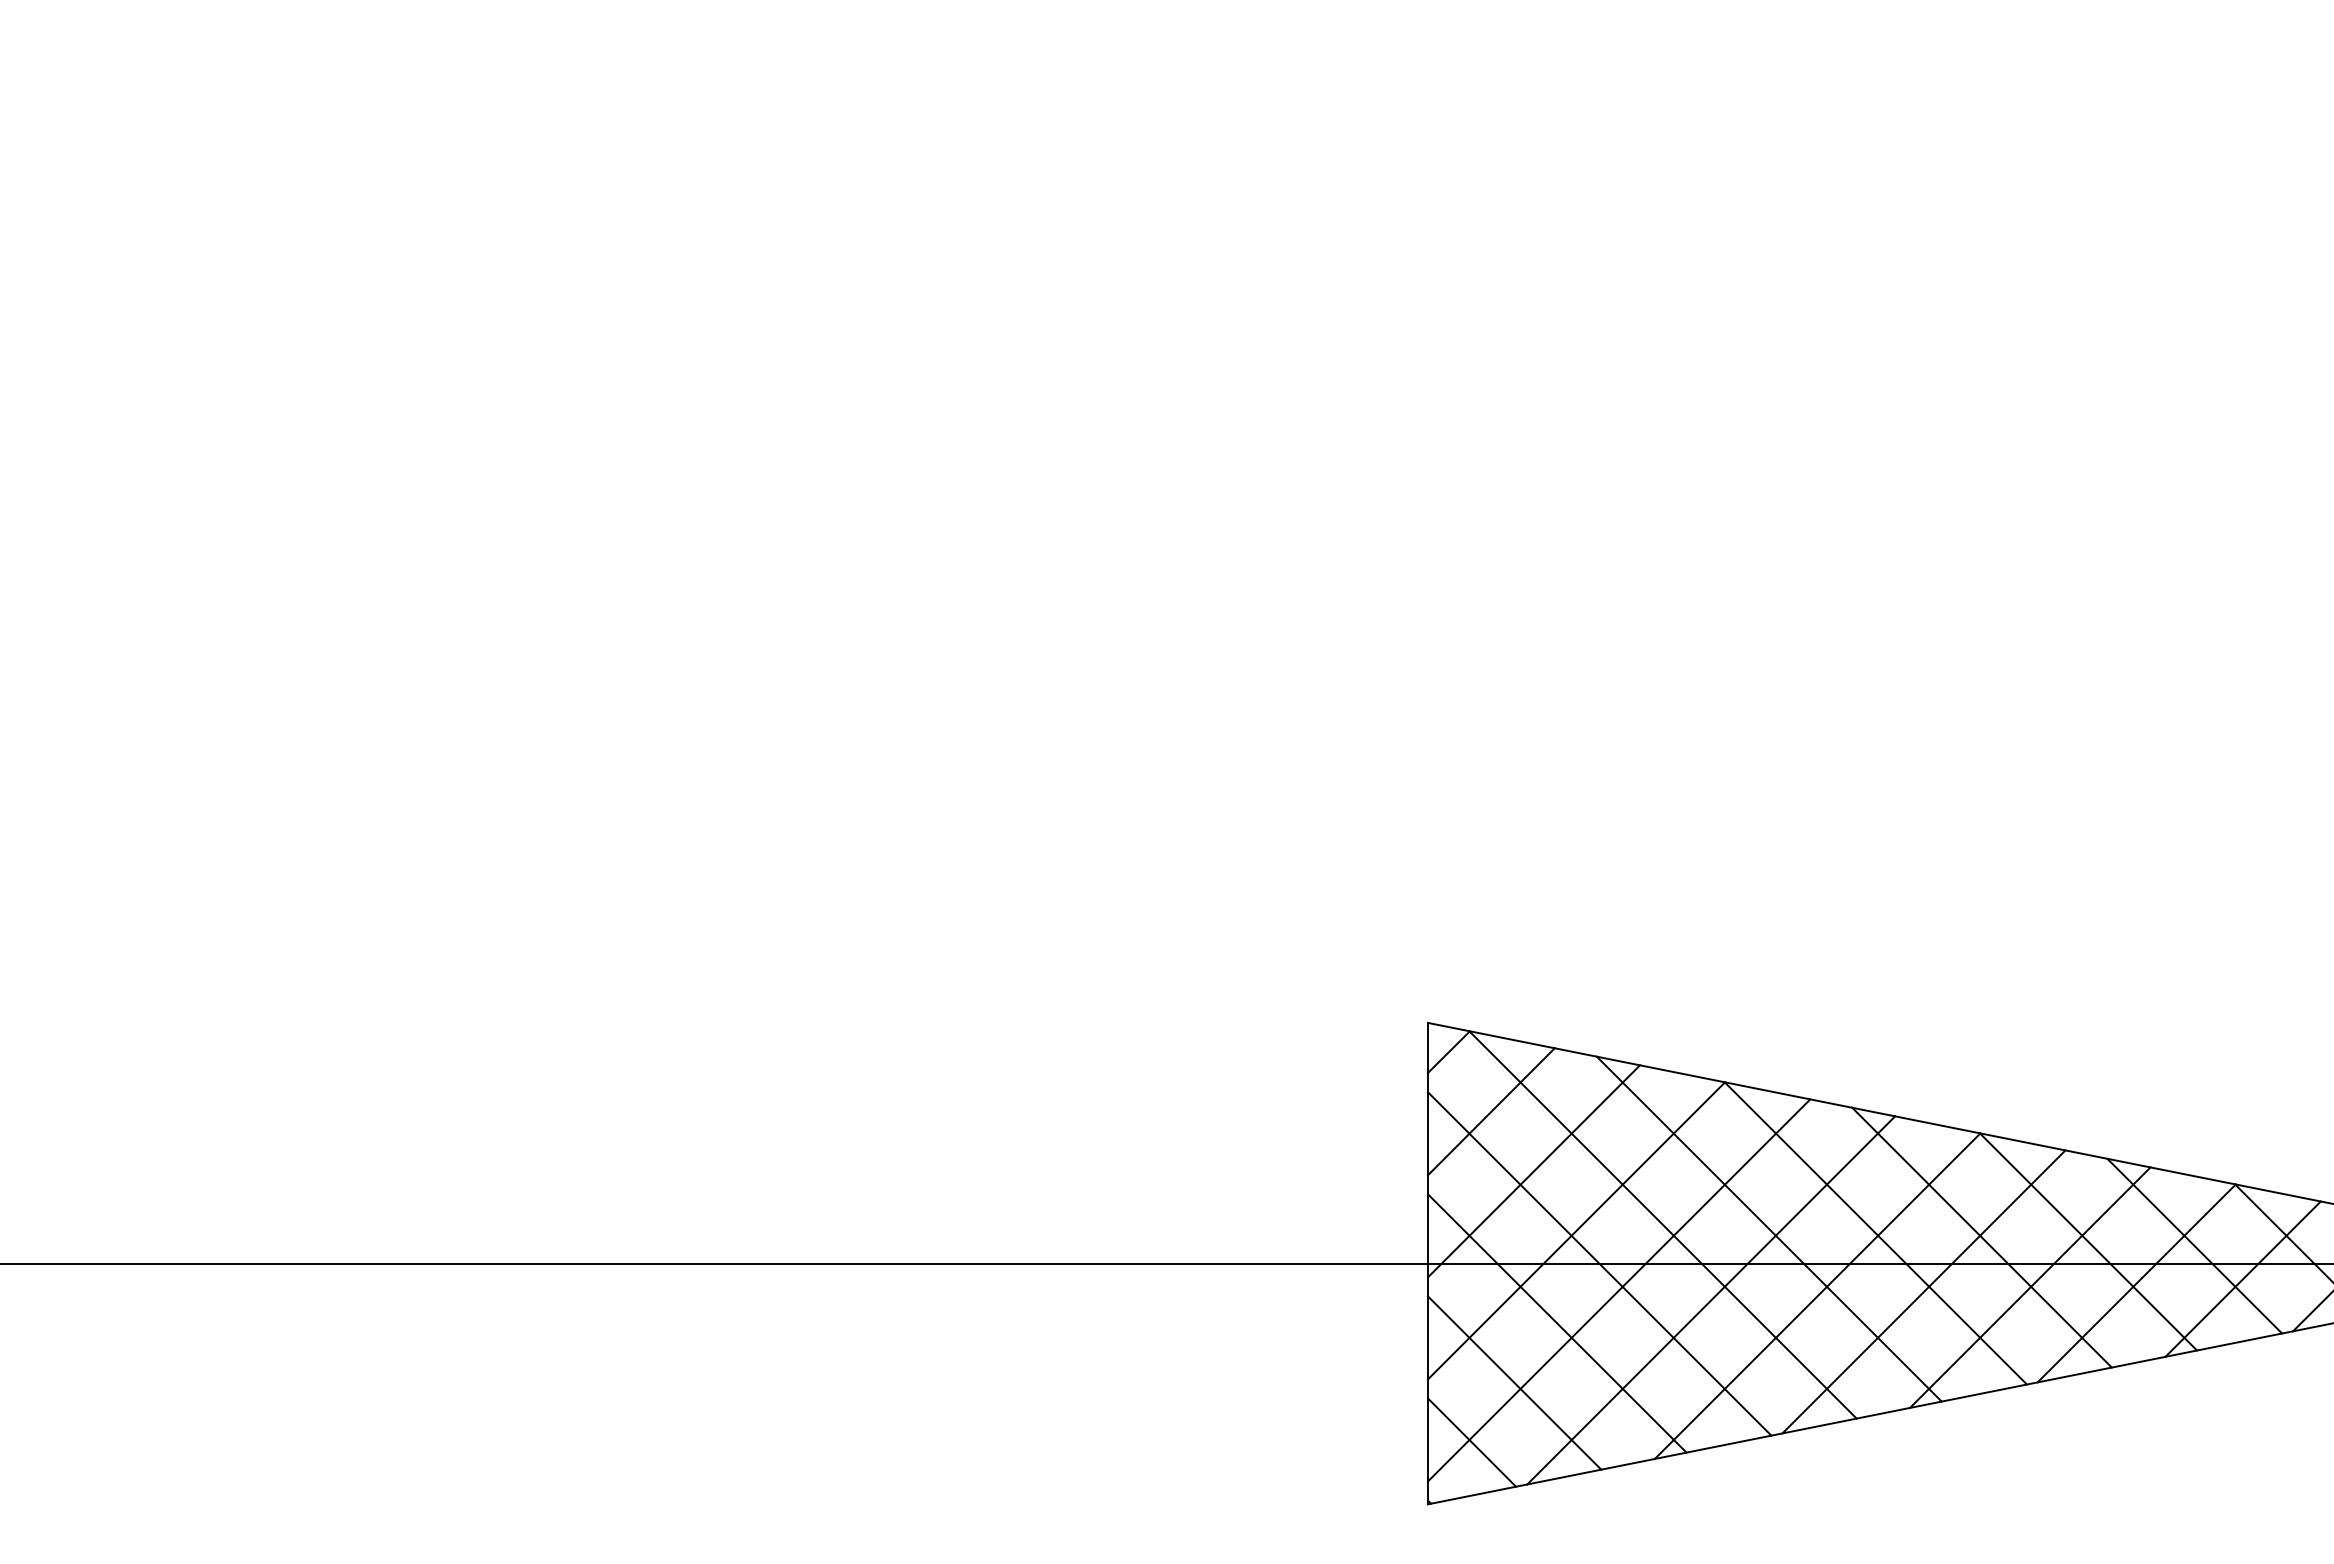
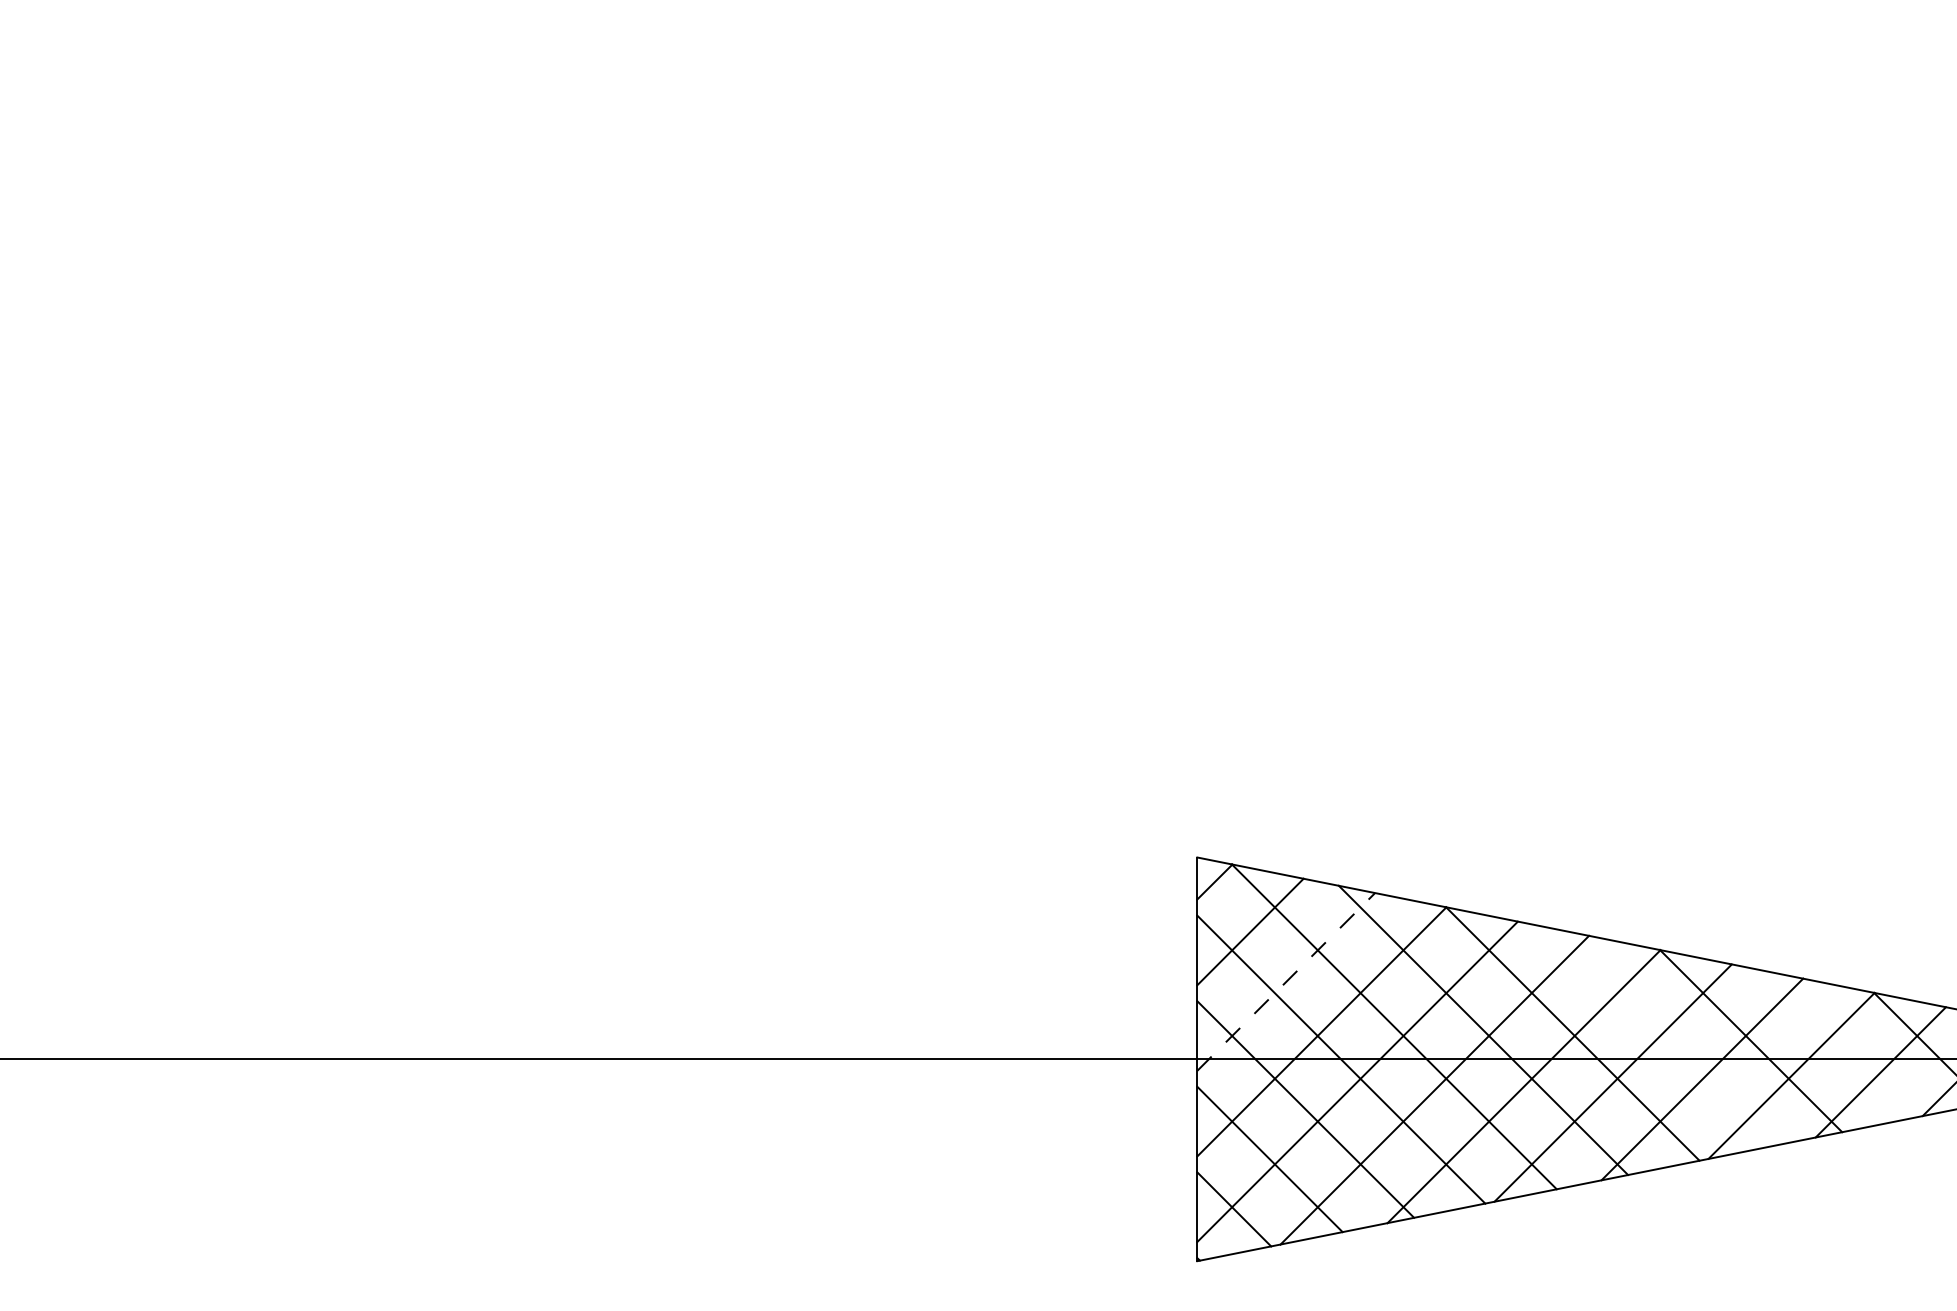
line: (1534, 1171) -> (1286, 982), solid -> dashed
line: (1981, 1237) -> (1661, 1037), removed
line: (2194, 1245) -> (1840, 1044), removed

